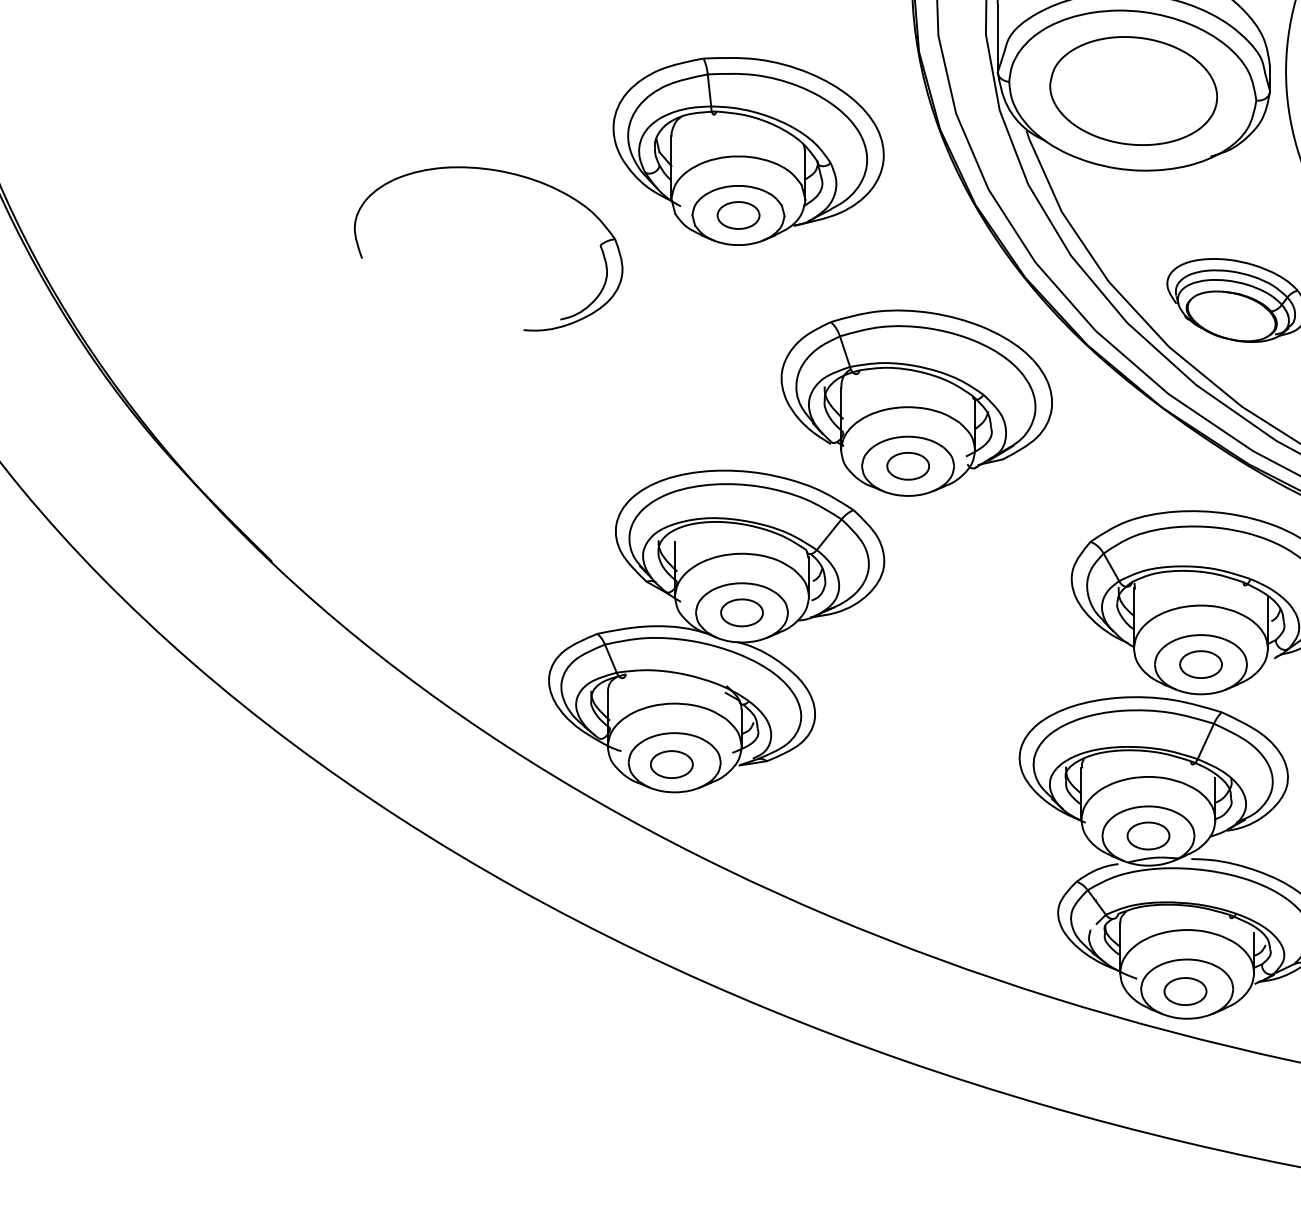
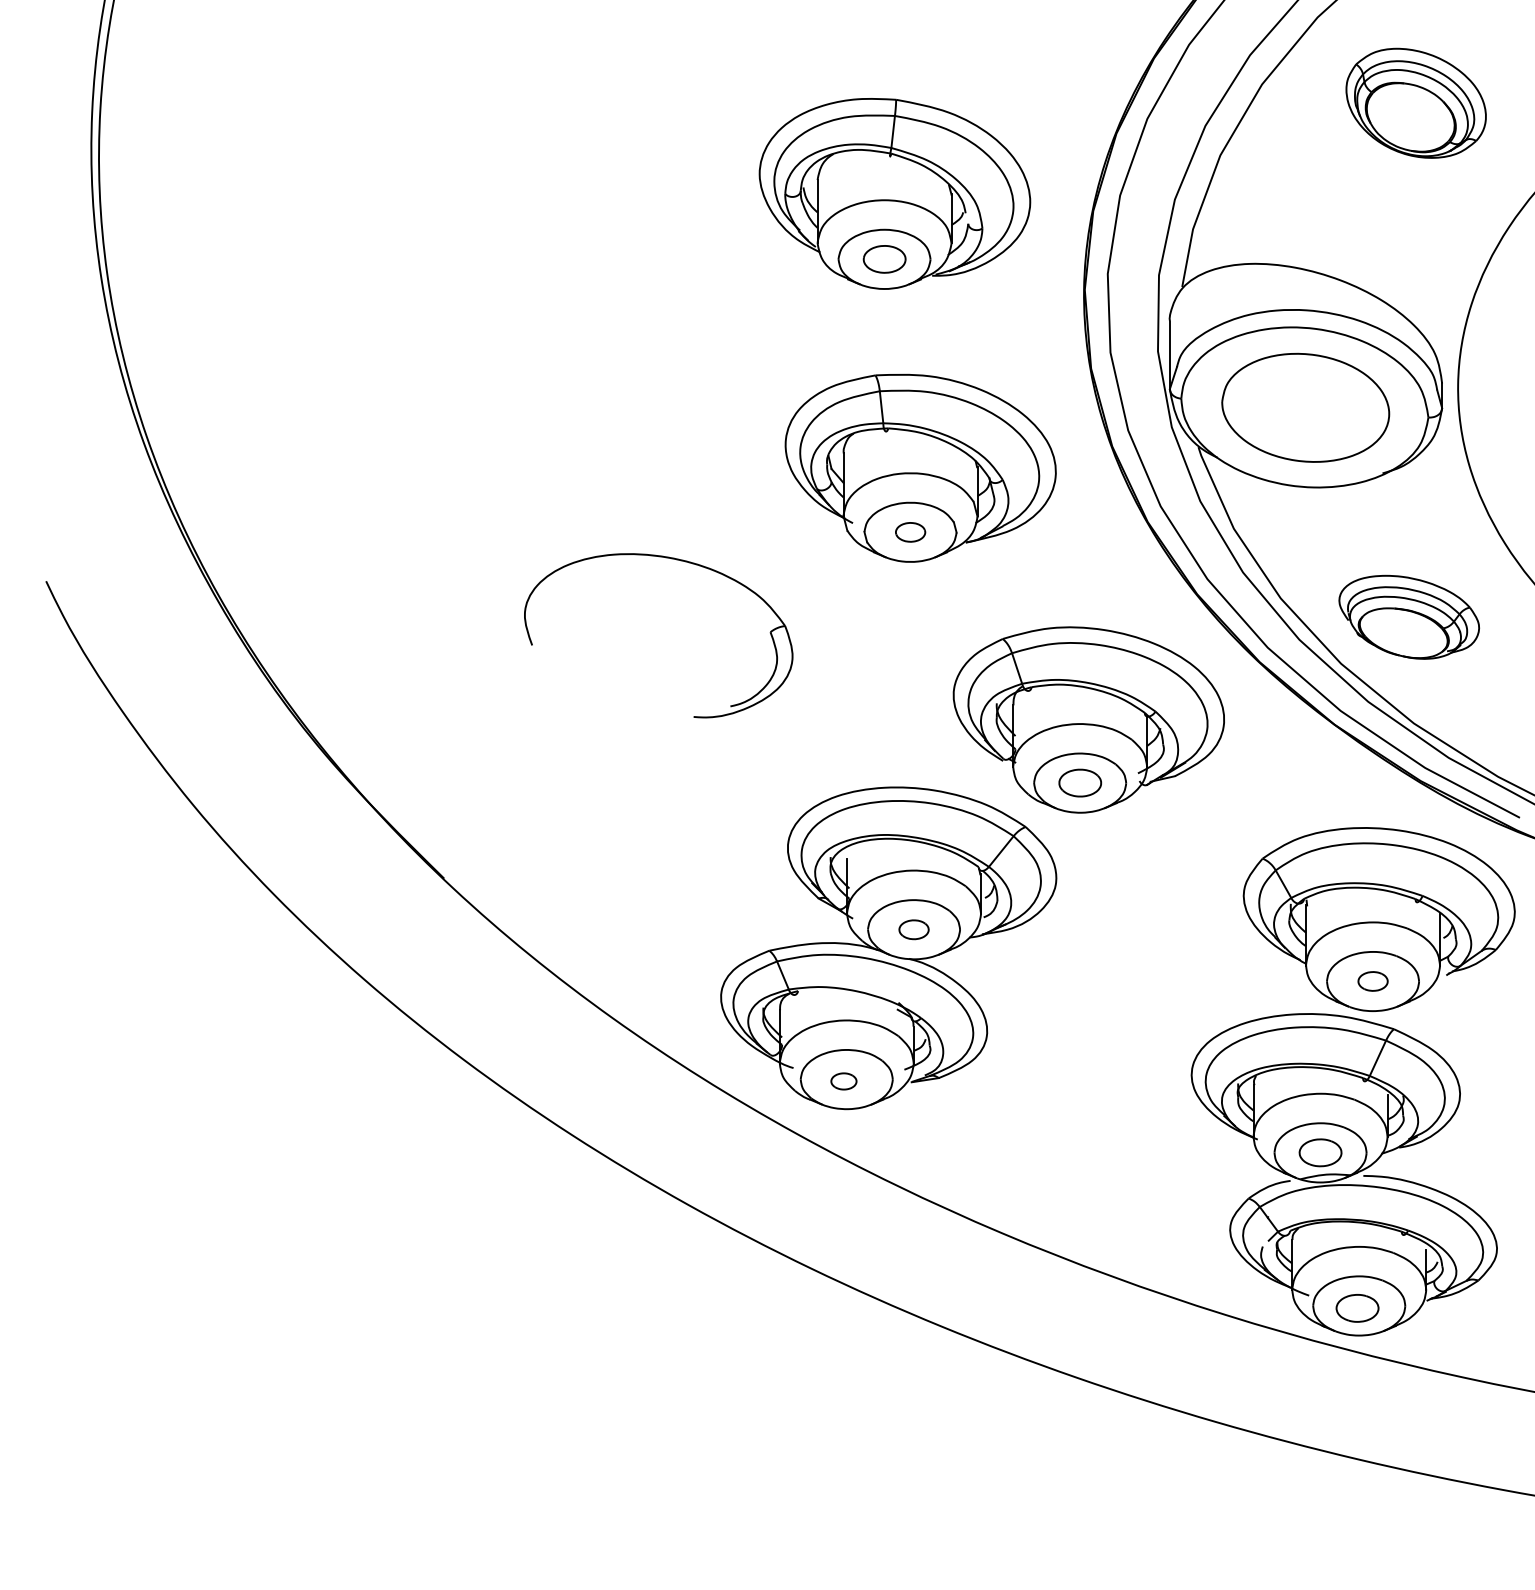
part: (501, 172) -> (671, 559), moved
part: (738, 215) -> (910, 532), size x0.7
part: (741, 612) -> (913, 929), size x0.7
part: (1200, 664) -> (1372, 981), size x0.7
part: (671, 764) -> (843, 1081), size x0.6

